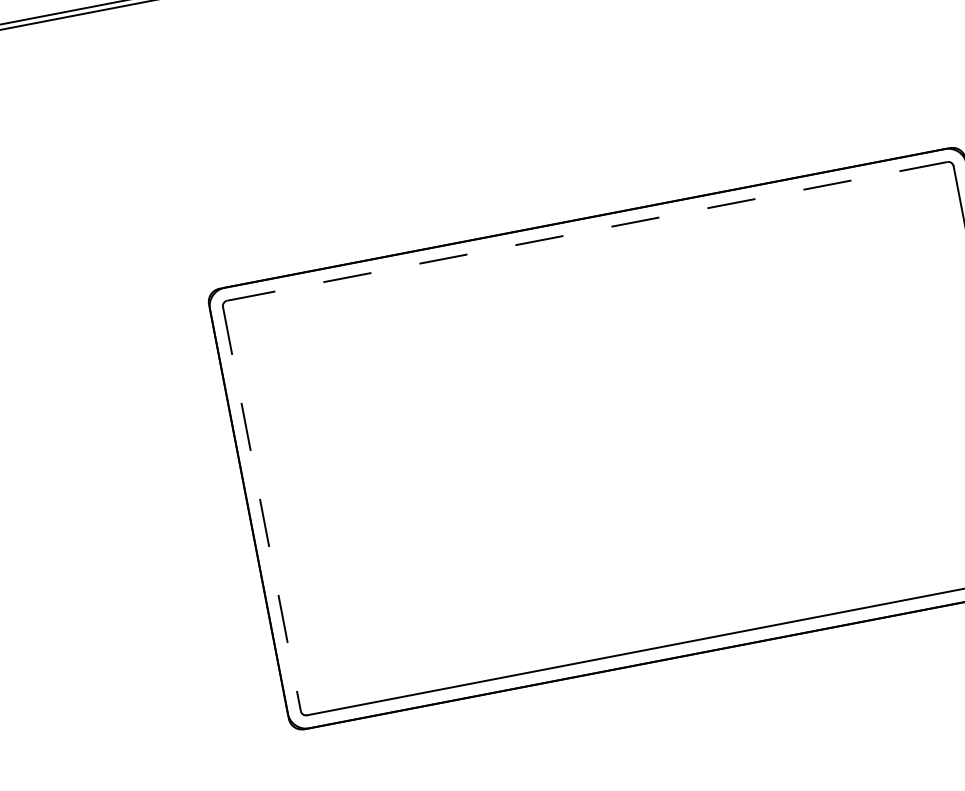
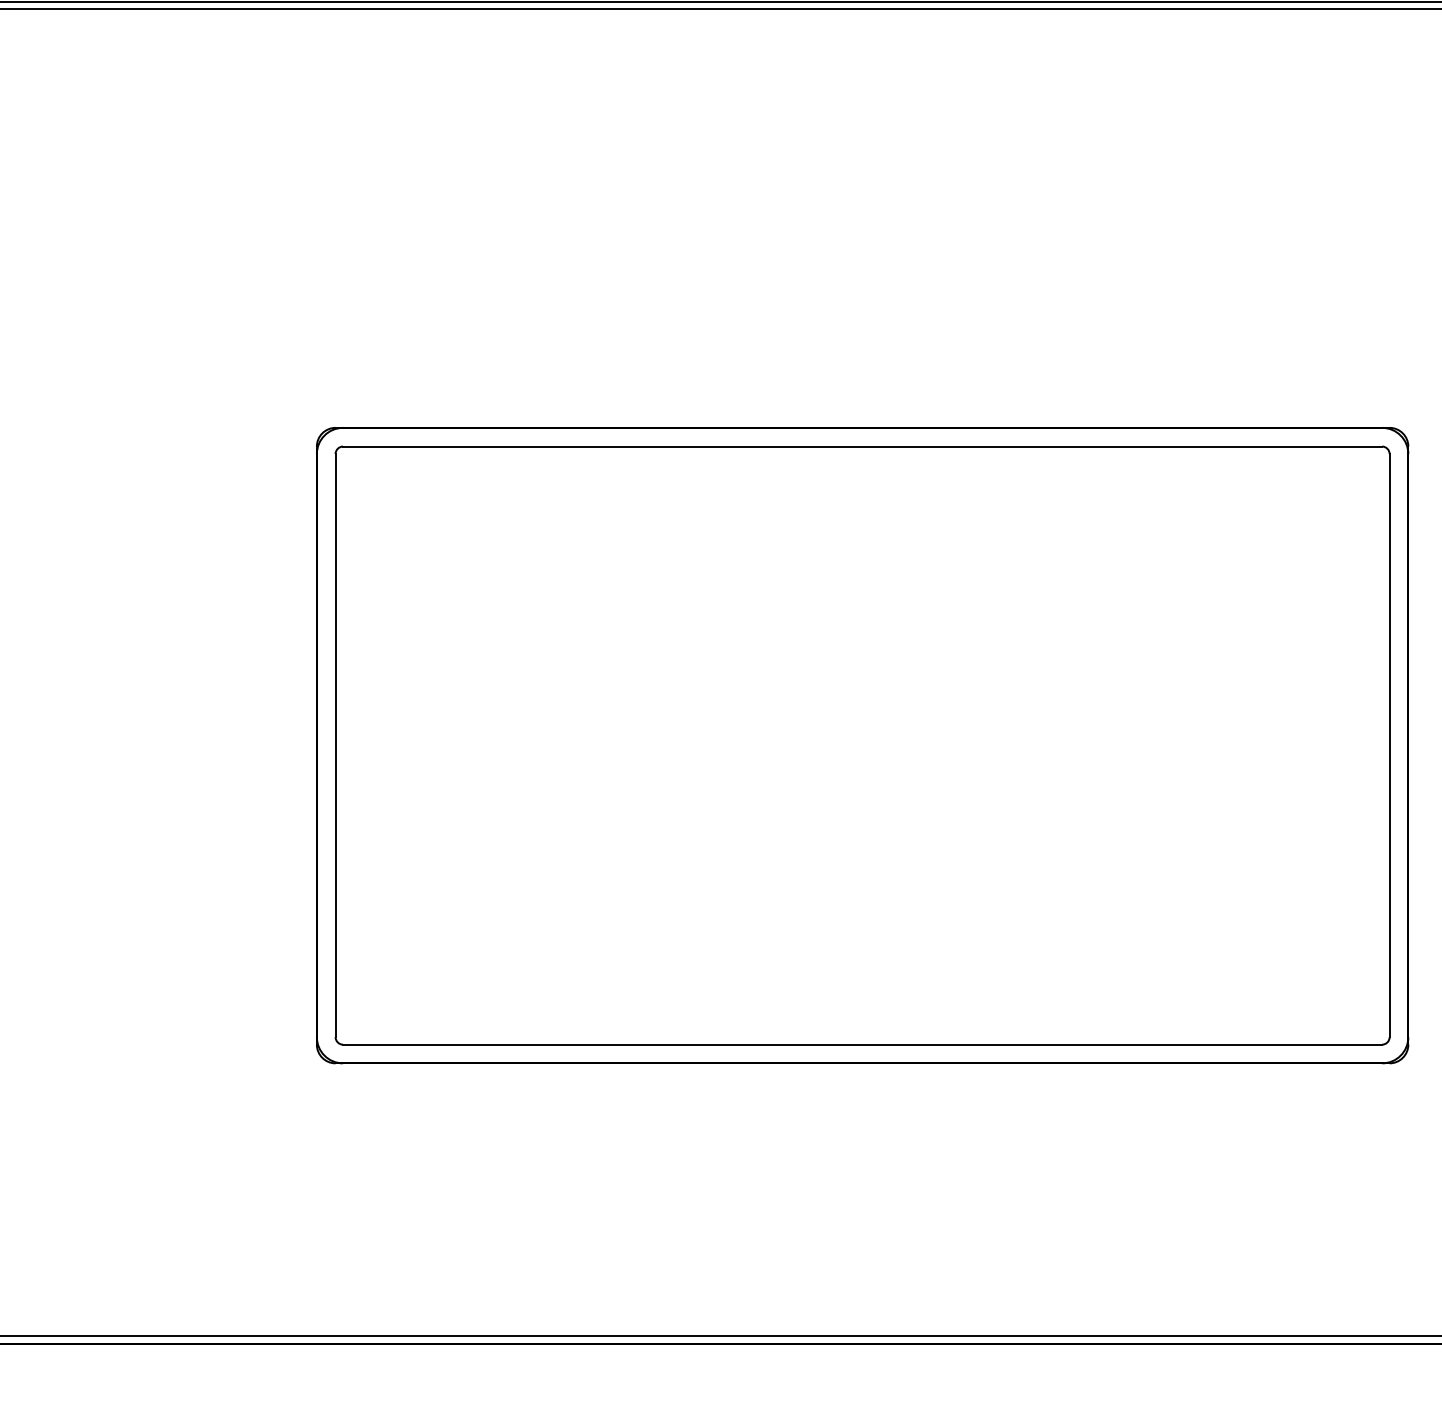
line: (587, 231) -> (862, 446), dashed -> solid
line: (261, 508) -> (335, 745), dashed -> solid

